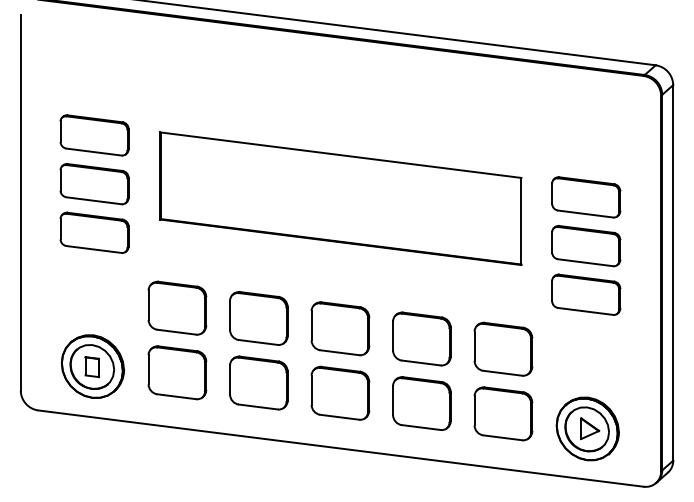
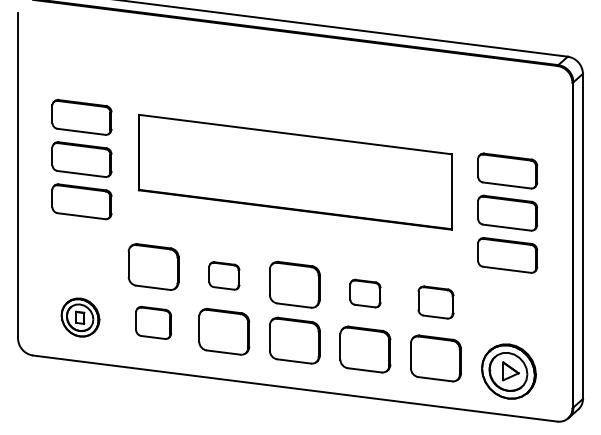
part: (259, 317) -> (224, 275), size x0.6
part: (422, 338) -> (365, 293), size x0.6
part: (502, 349) -> (435, 302), size x0.7
part: (92, 366) -> (80, 317), size x0.7
part: (177, 372) -> (153, 322), size x0.7

